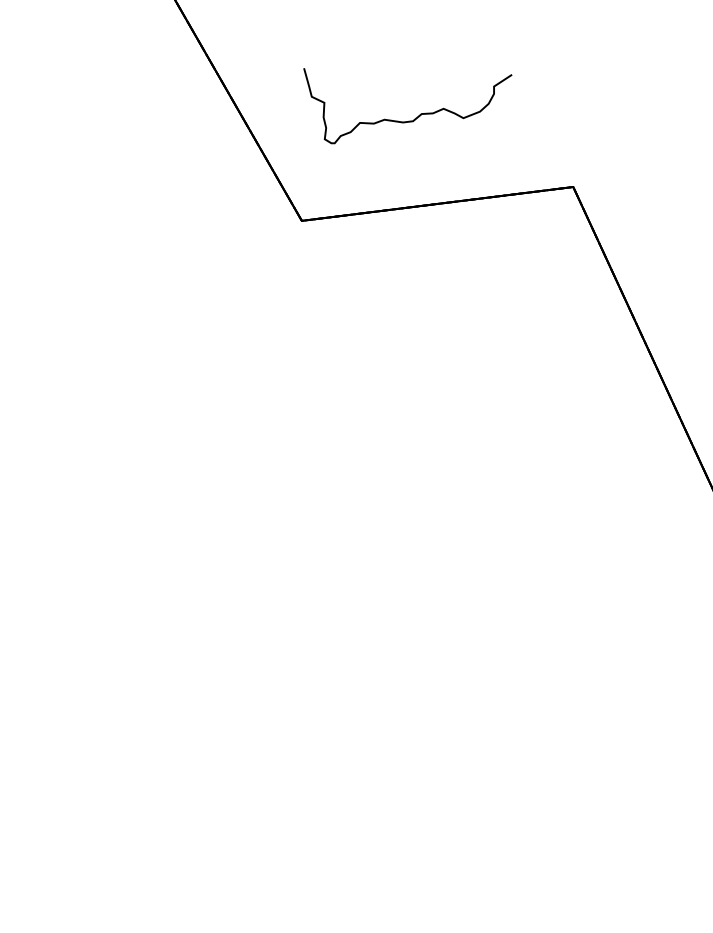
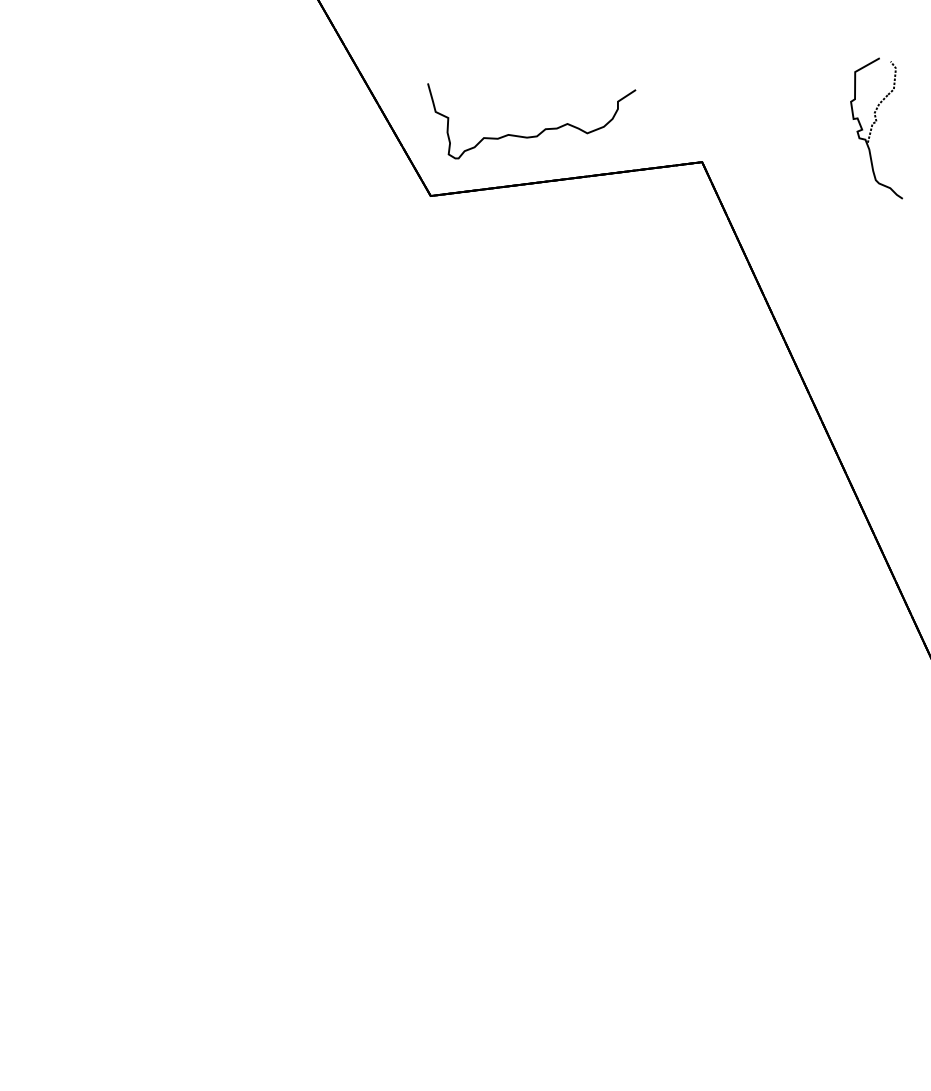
curve: (414, 118) -> (538, 133), moved

